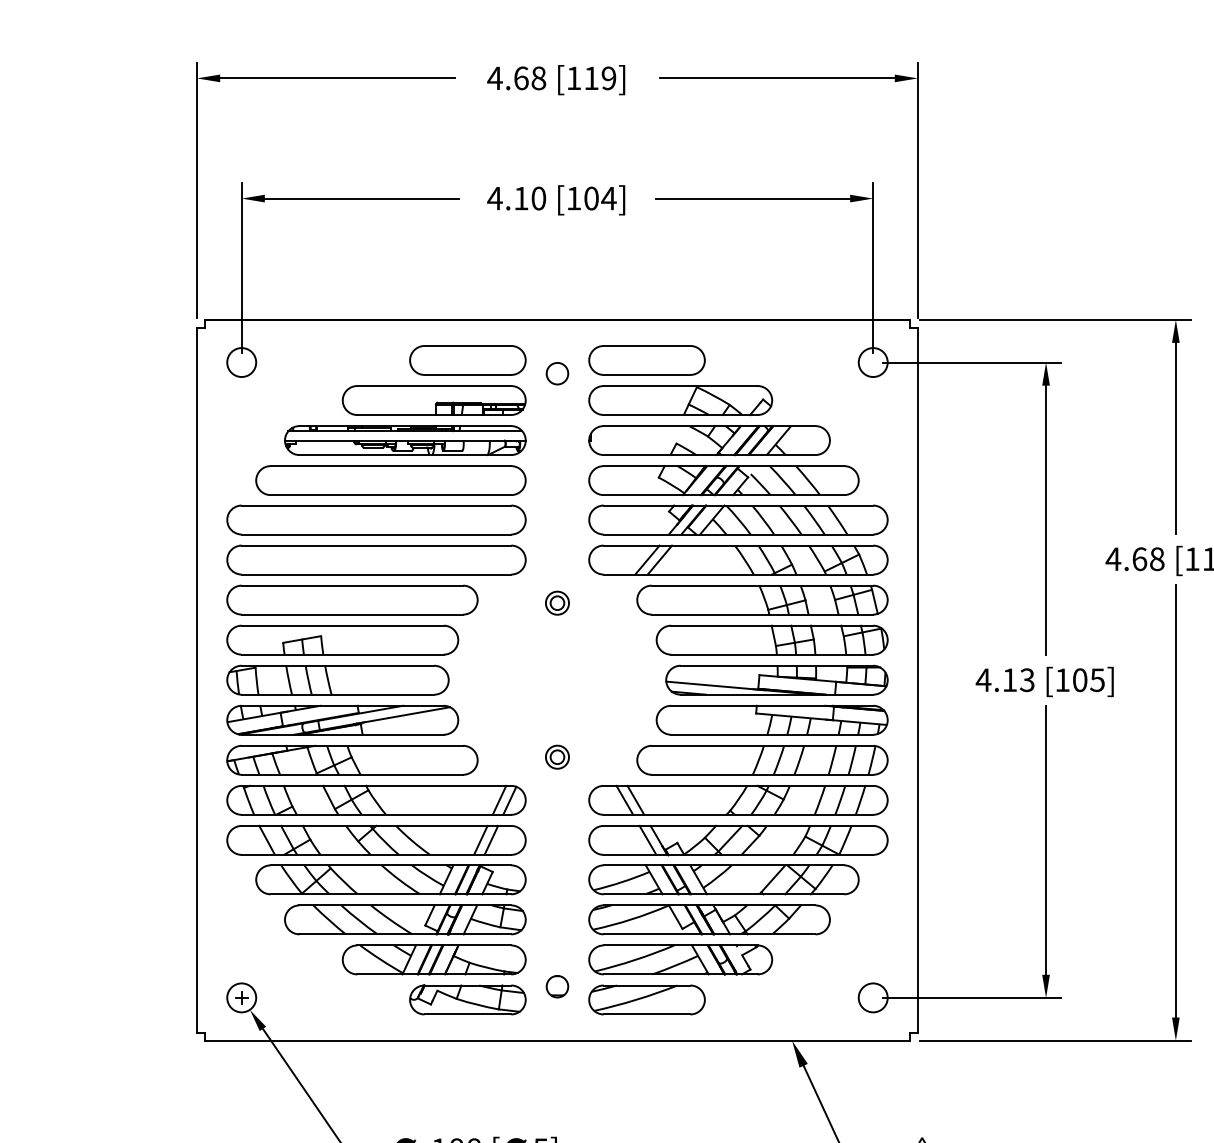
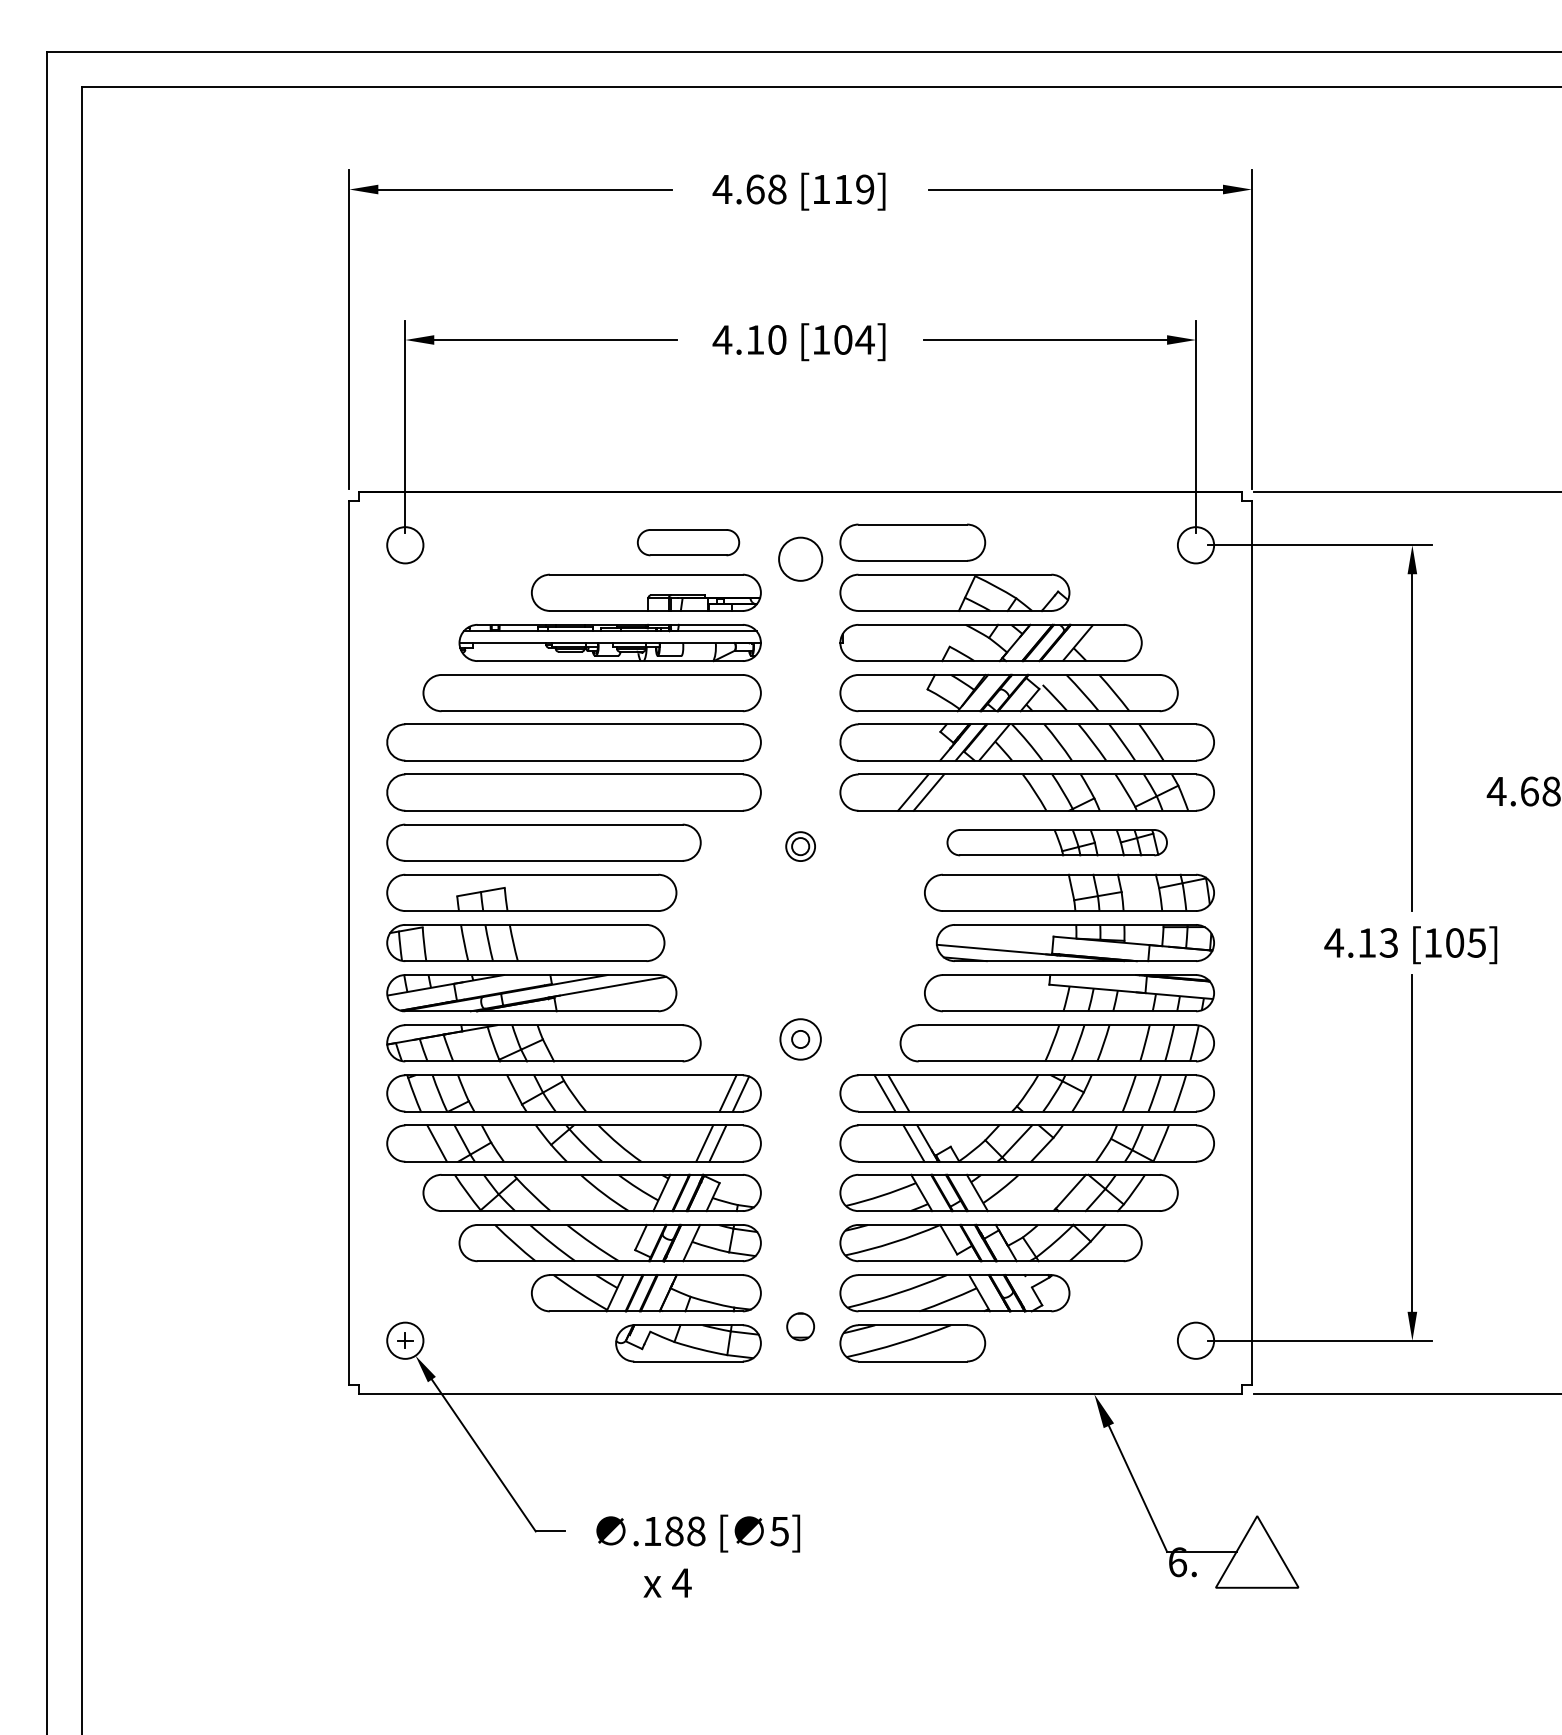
part: (467, 360) -> (688, 542), size x0.7
circle: (557, 373) -> (800, 558), size x1.6
part: (761, 599) -> (1056, 842), size x0.7
circle: (557, 757) -> (800, 1039), size x1.4

